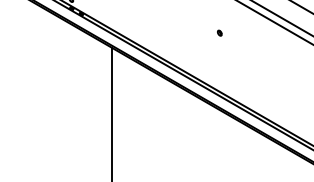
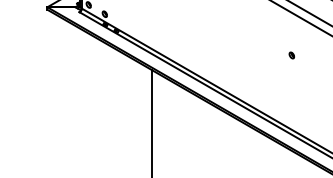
part: (219, 32) -> (291, 54), moved

